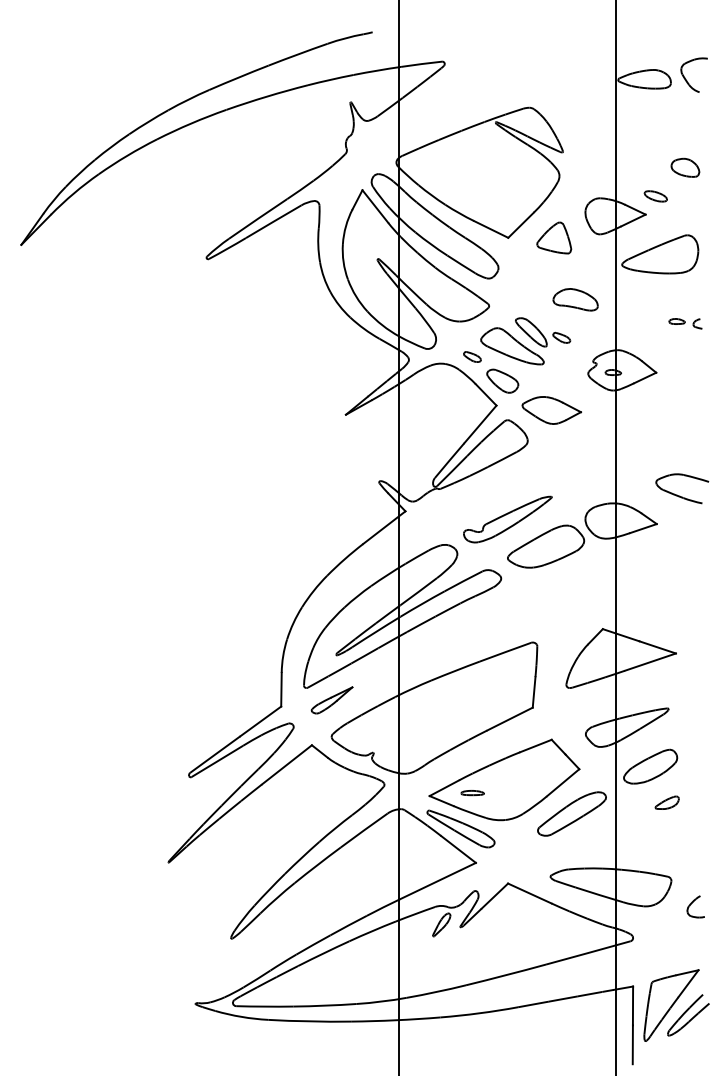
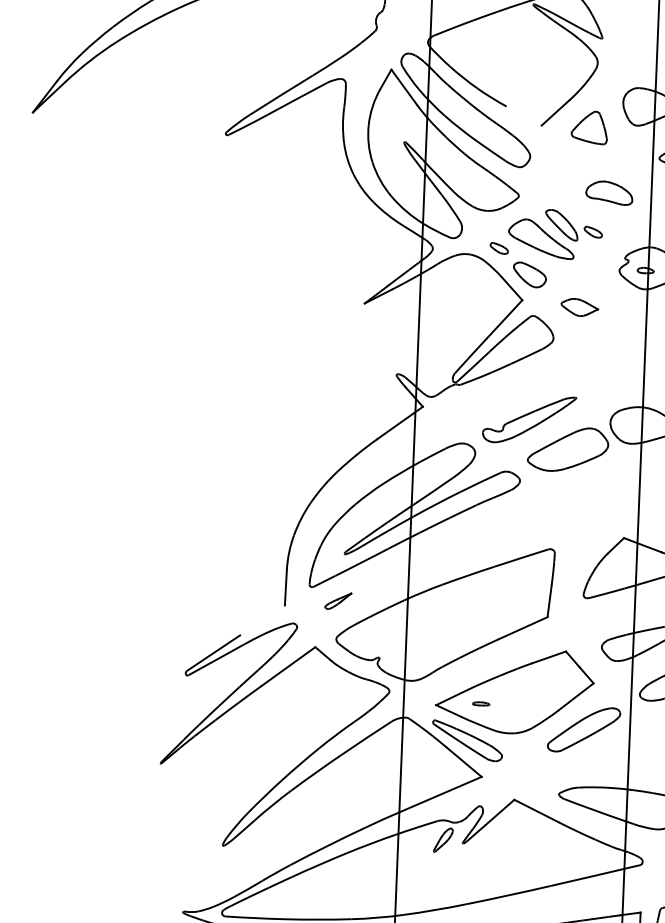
line: (491, 229) -> (524, 116), removed
part: (551, 410) -> (579, 307), size x0.6
part: (331, 700) -> (337, 601), size x0.6
line: (260, 721) -> (262, 620), removed
part: (472, 793) -> (481, 704), size x0.7

